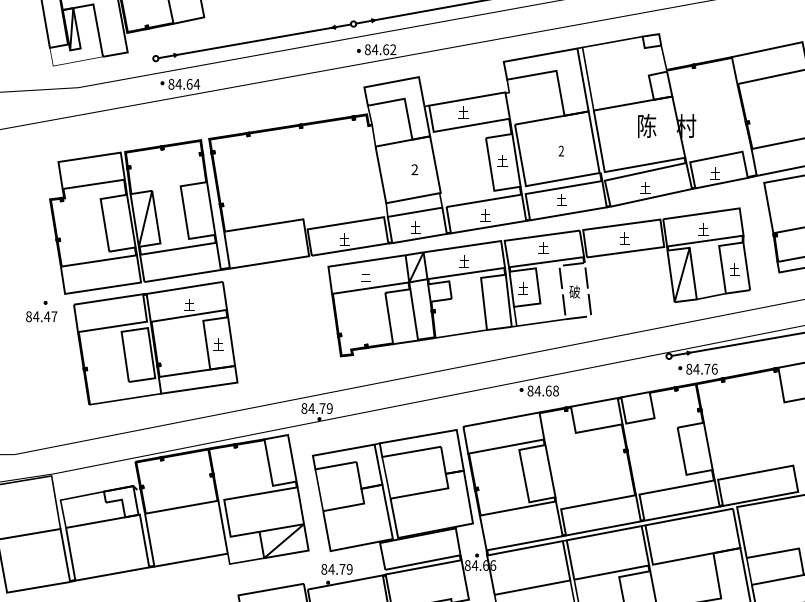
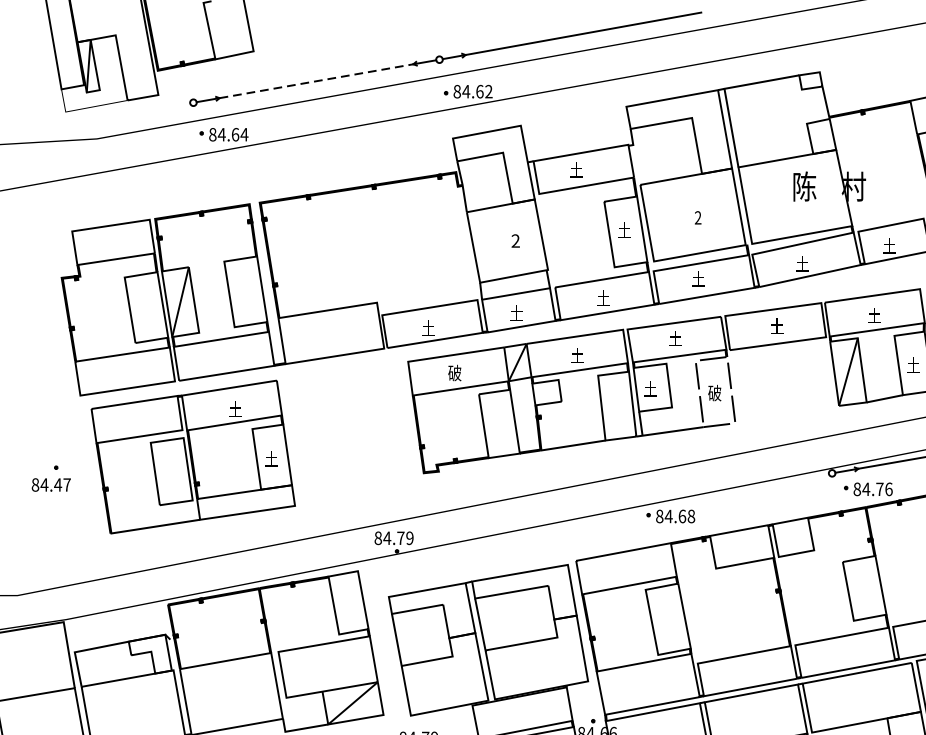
line: (255, 41) -> (317, 81), solid -> dashed
text: (365, 275) -> (454, 372), 土 -> 破
part: (41, 311) -> (51, 478), moved

